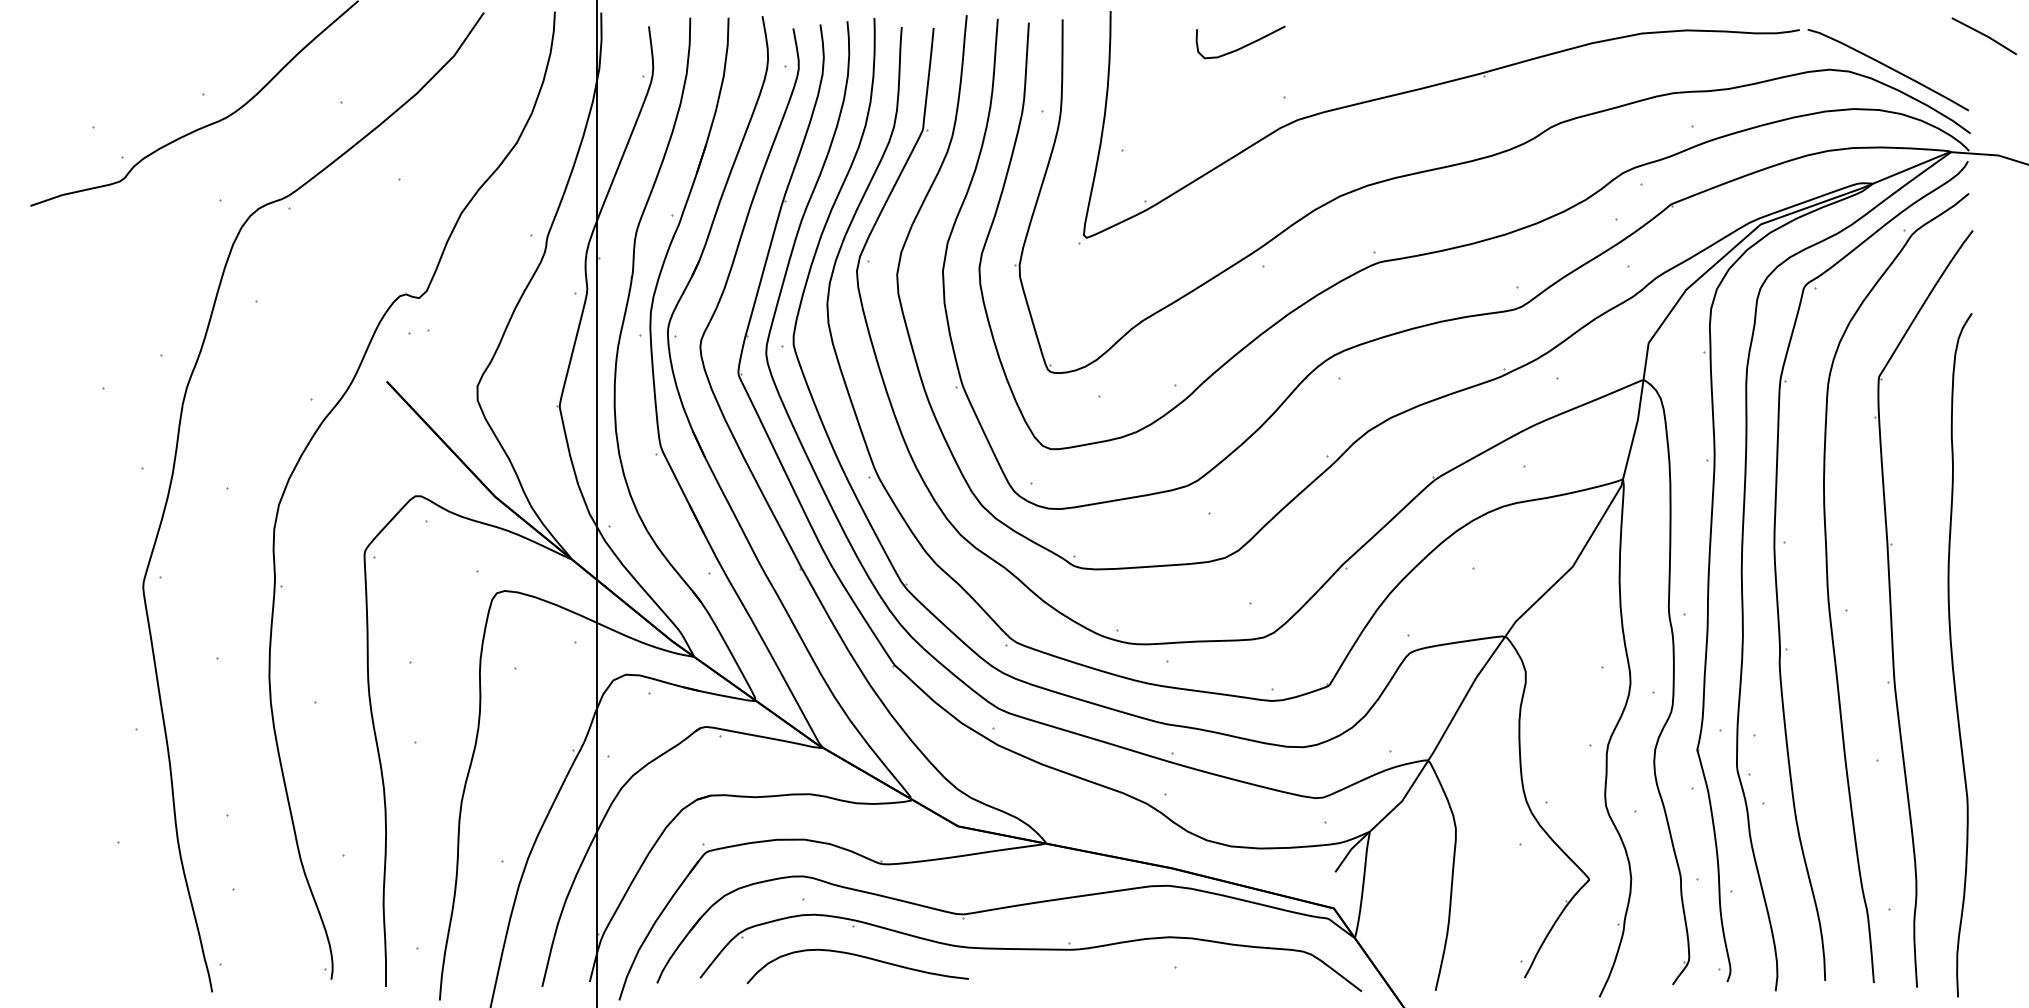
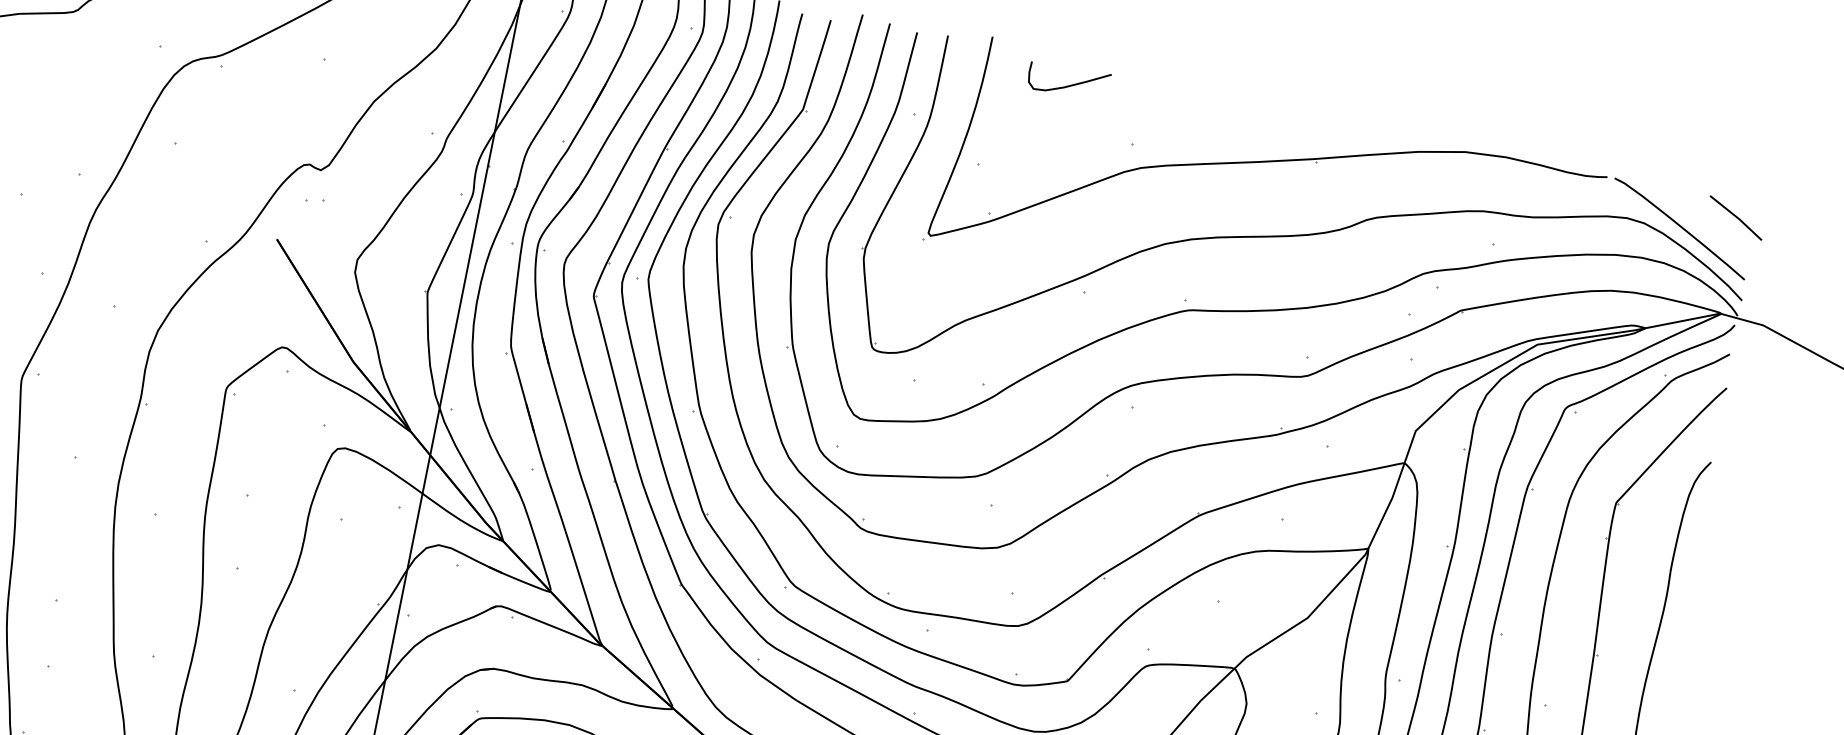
line: (1983, 35) -> (1735, 217), moved
curve: (1242, 46) -> (1069, 85), moved

